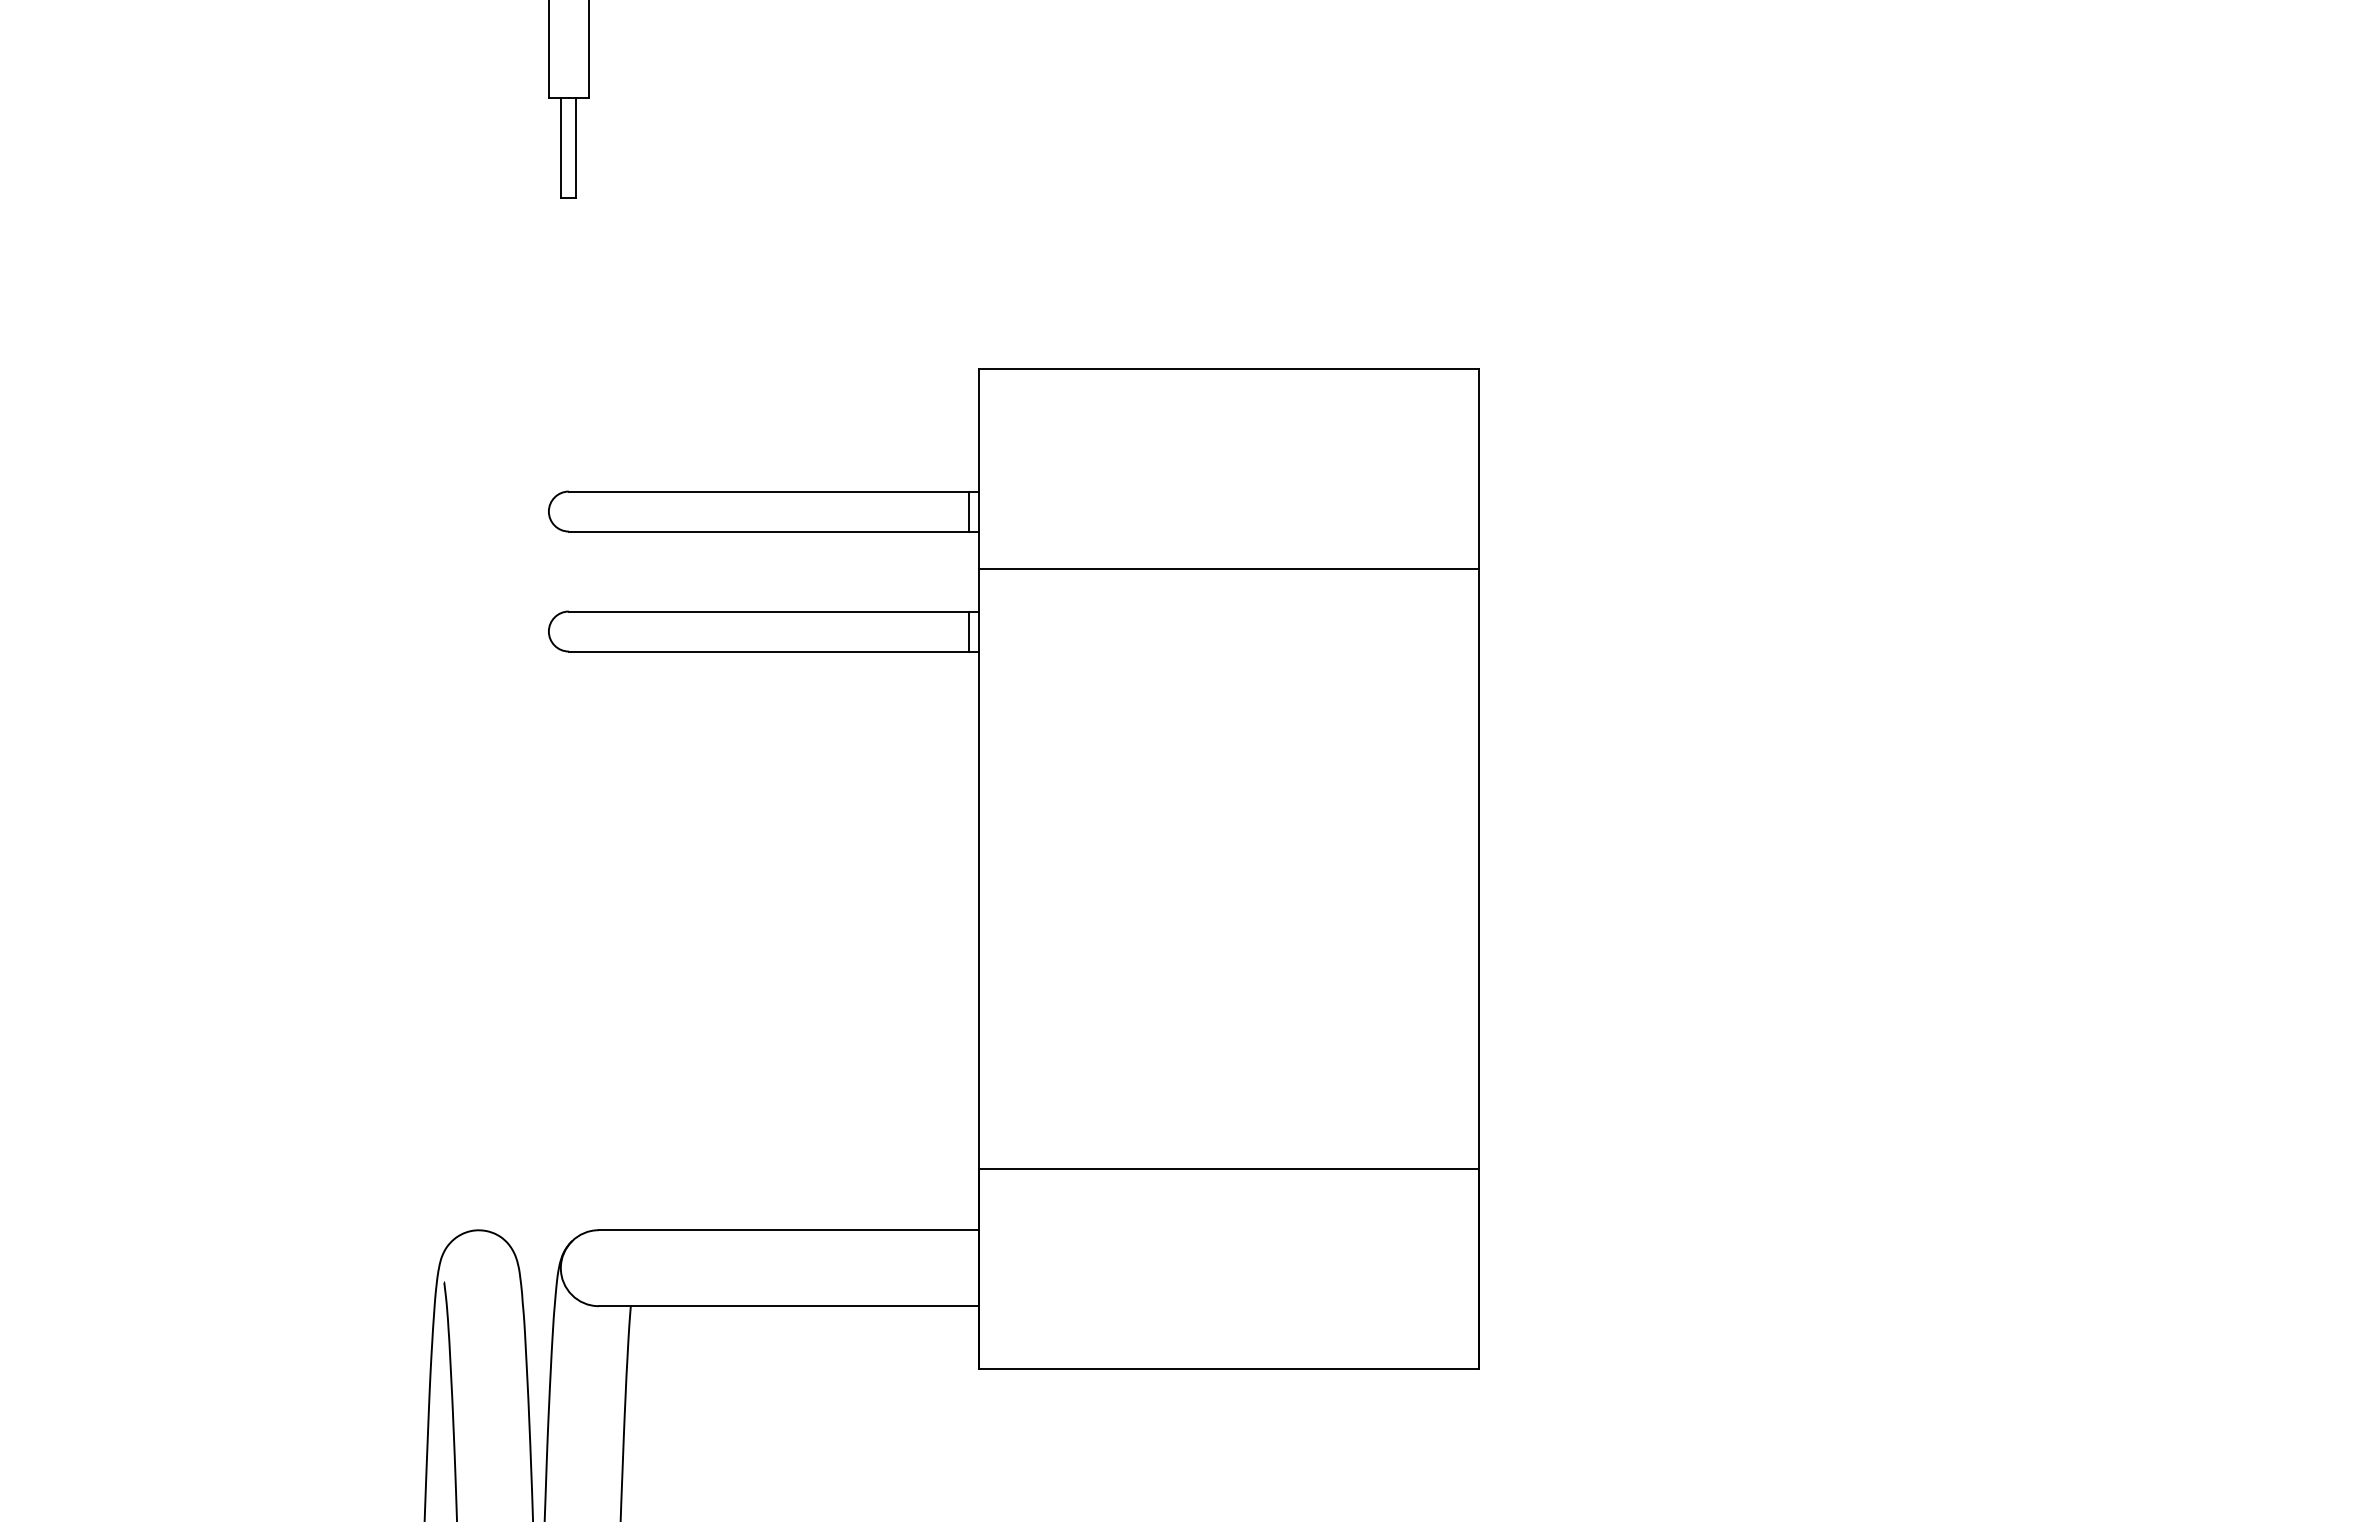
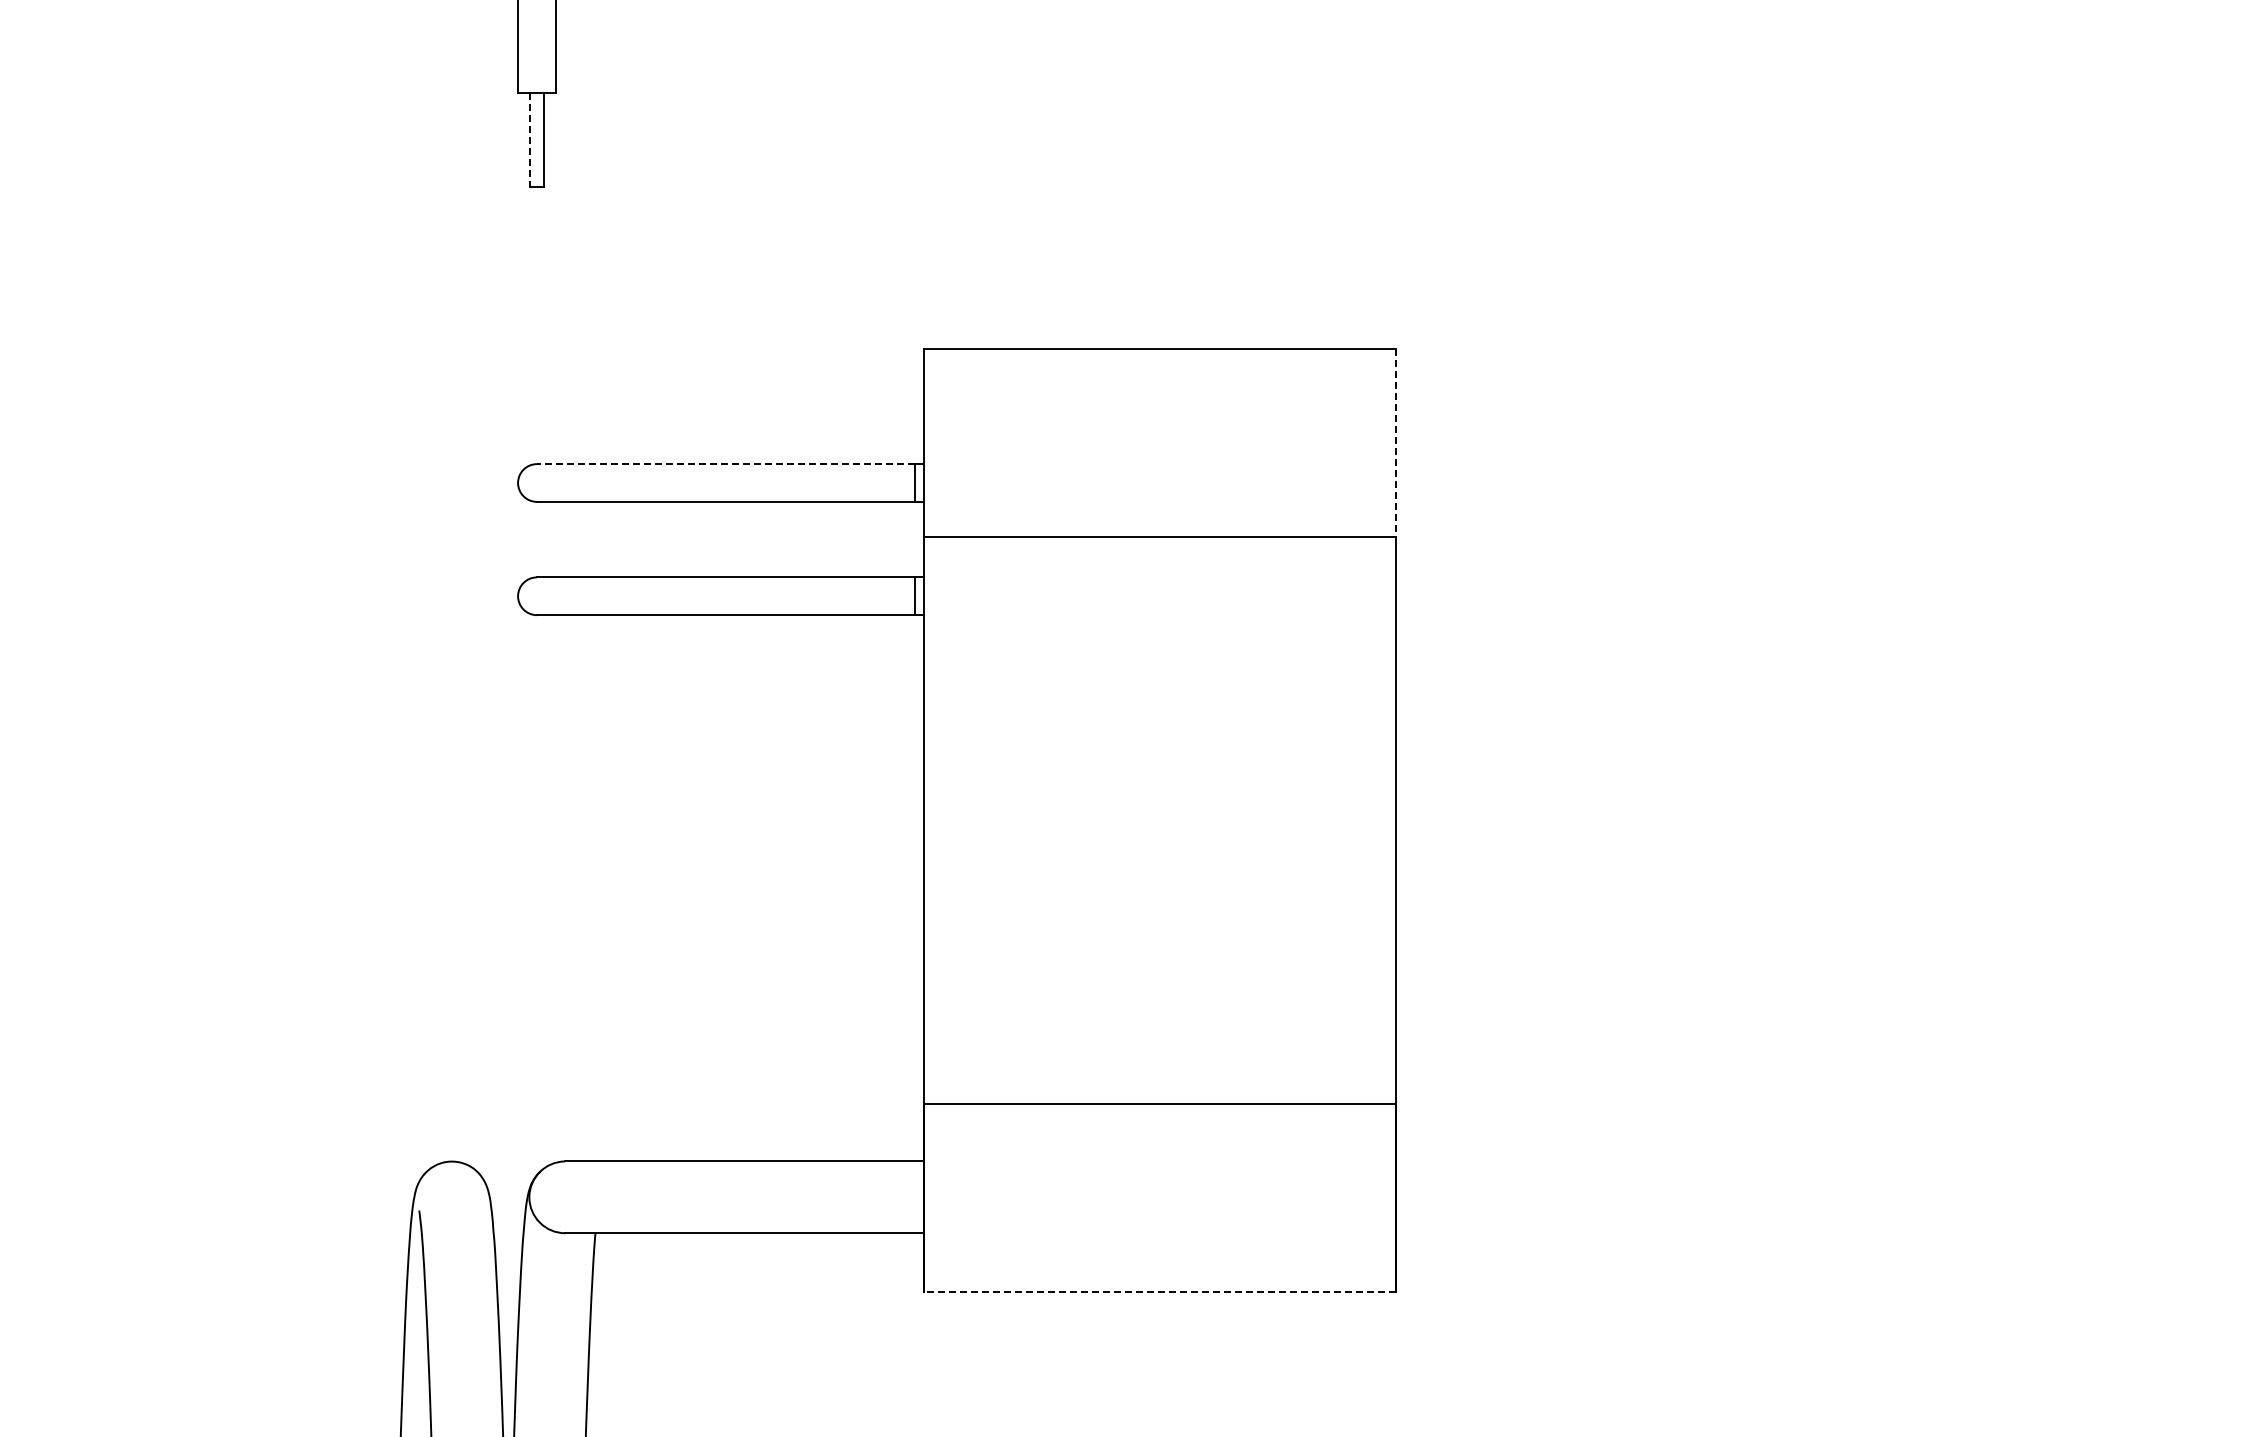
line: (560, 148) -> (529, 140), solid -> dashed
line: (1478, 469) -> (1395, 443), solid -> dashed
line: (768, 491) -> (725, 464), solid -> dashed
line: (1228, 1368) -> (1159, 1292), solid -> dashed

